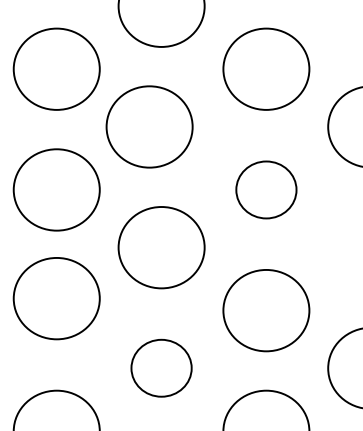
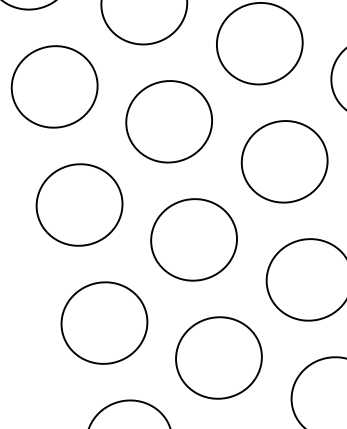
part: (149, 126) -> (168, 121), moved
part: (266, 189) -> (284, 161), size x1.43
part: (56, 298) -> (104, 323), moved
part: (161, 367) -> (218, 357), size x1.43

